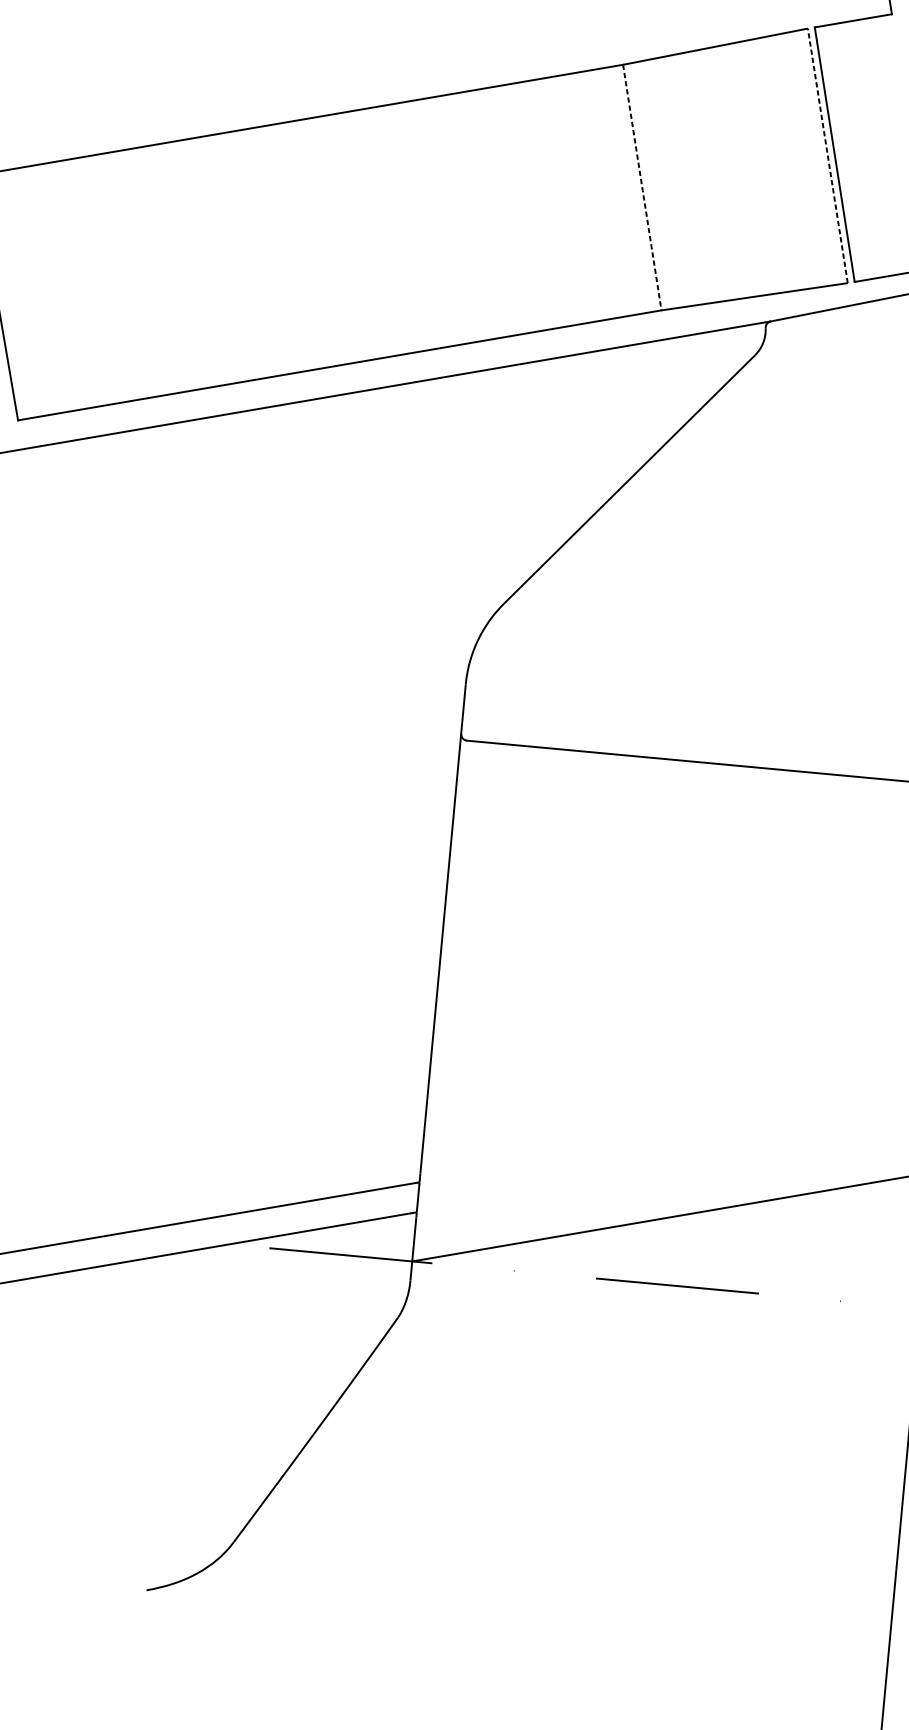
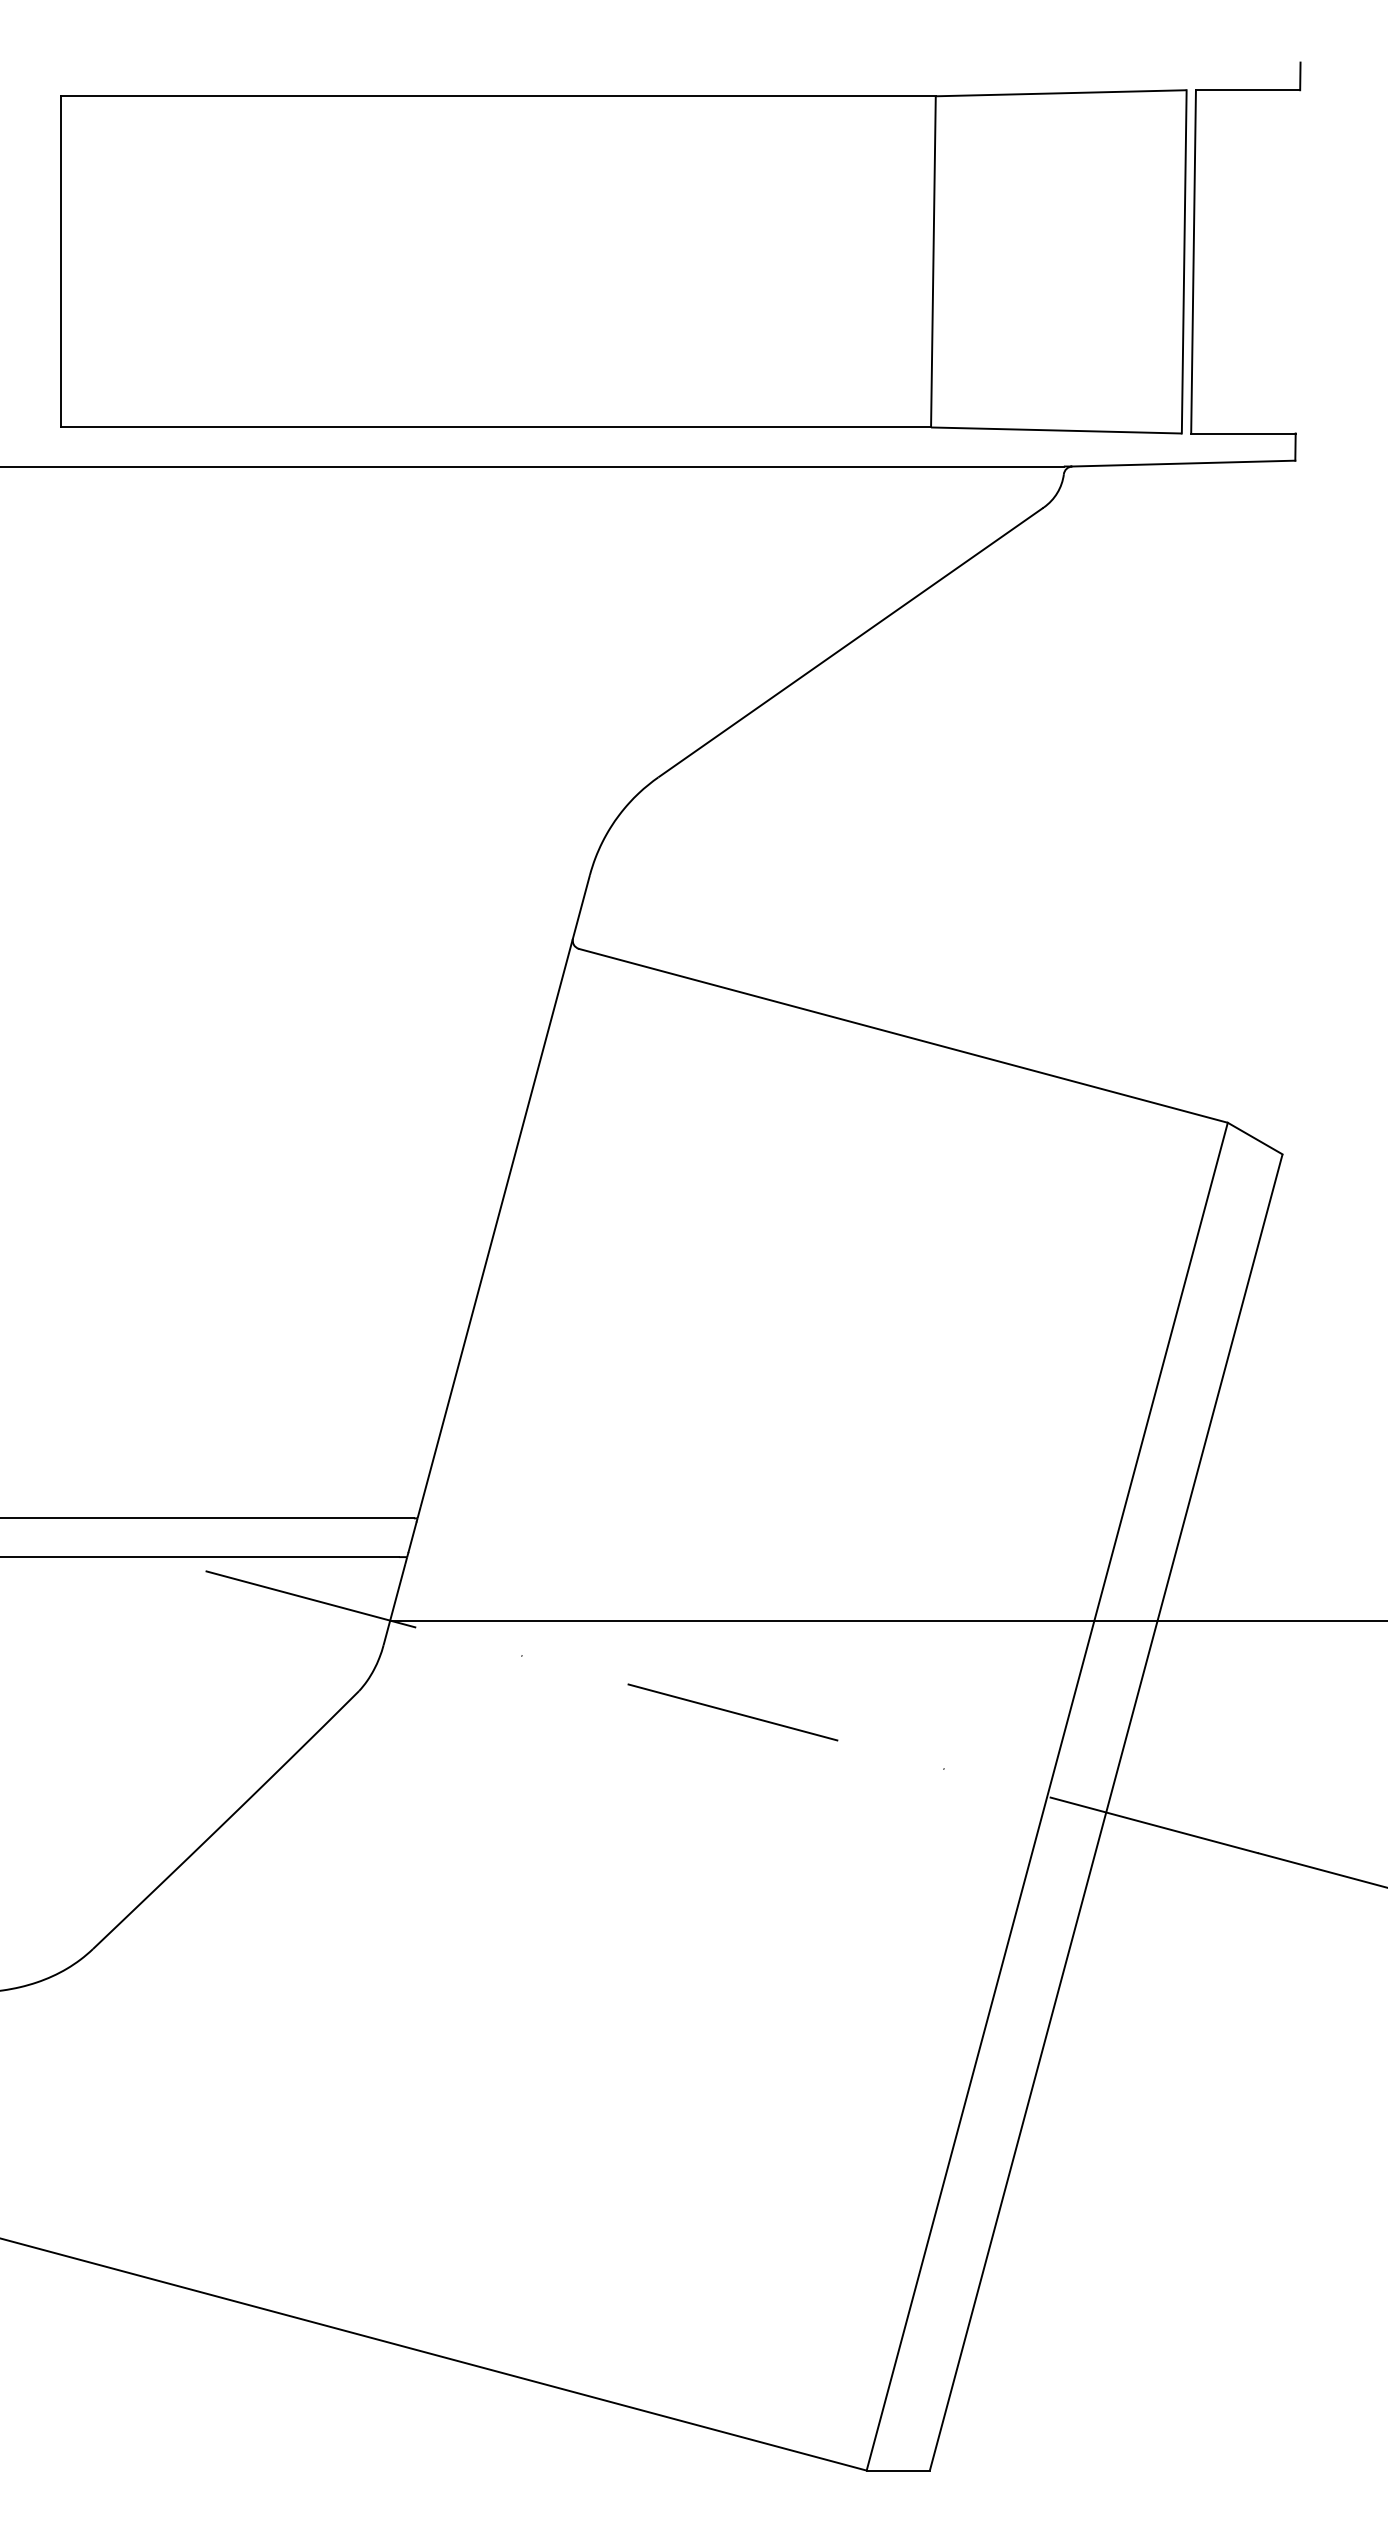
line: (827, 155) -> (1184, 261), dashed -> solid
line: (642, 188) -> (933, 263), dashed -> solid

